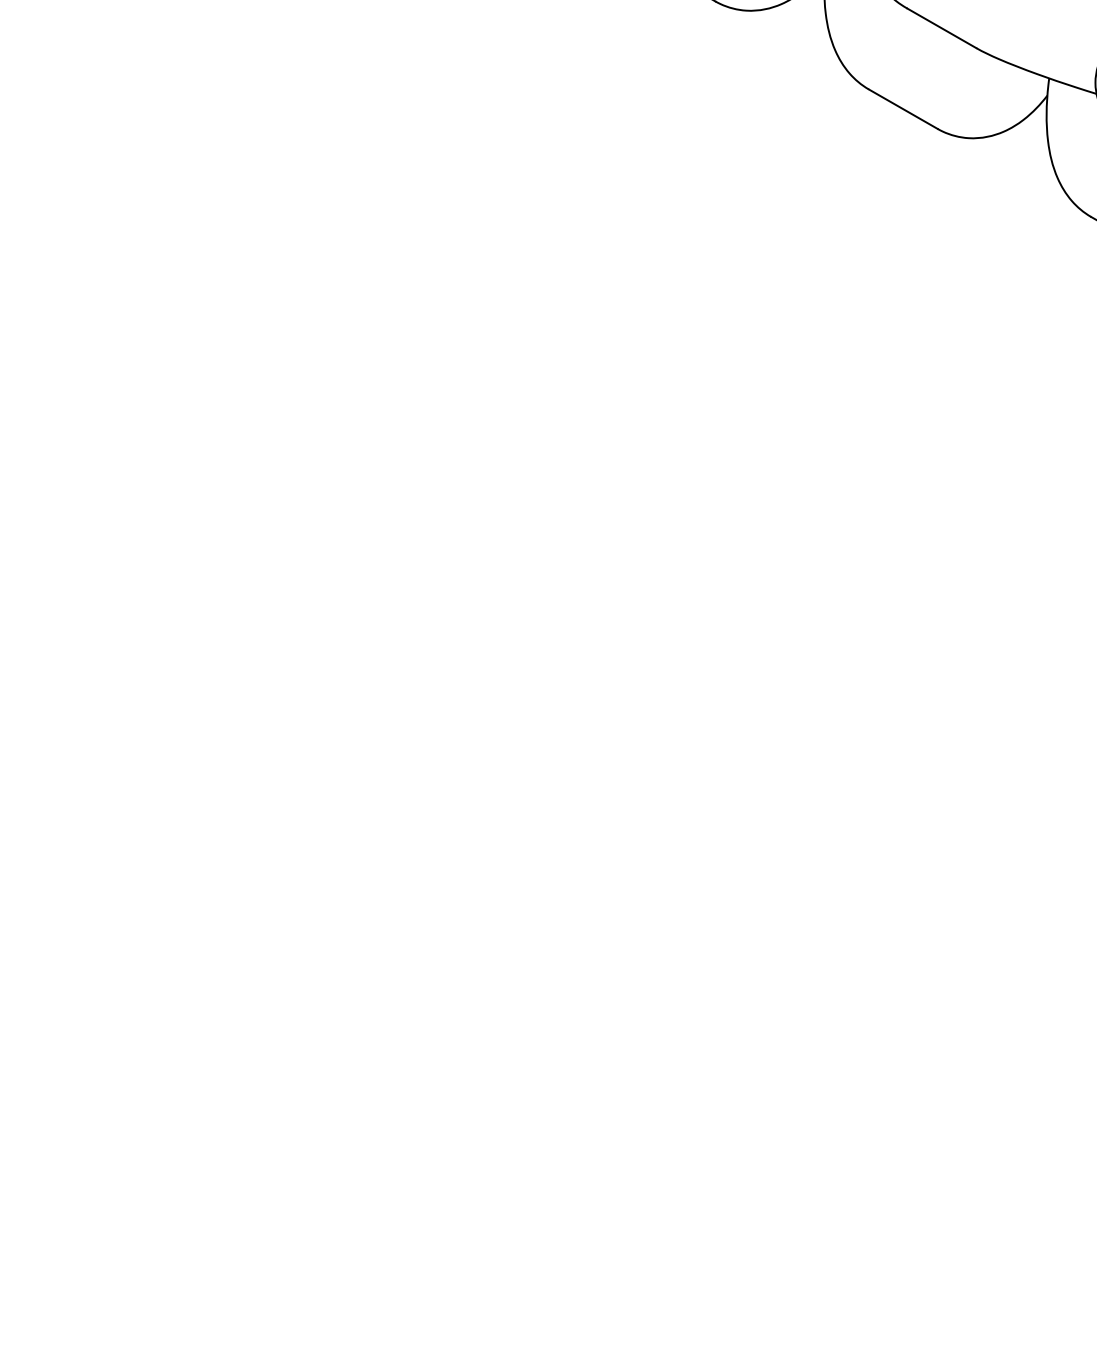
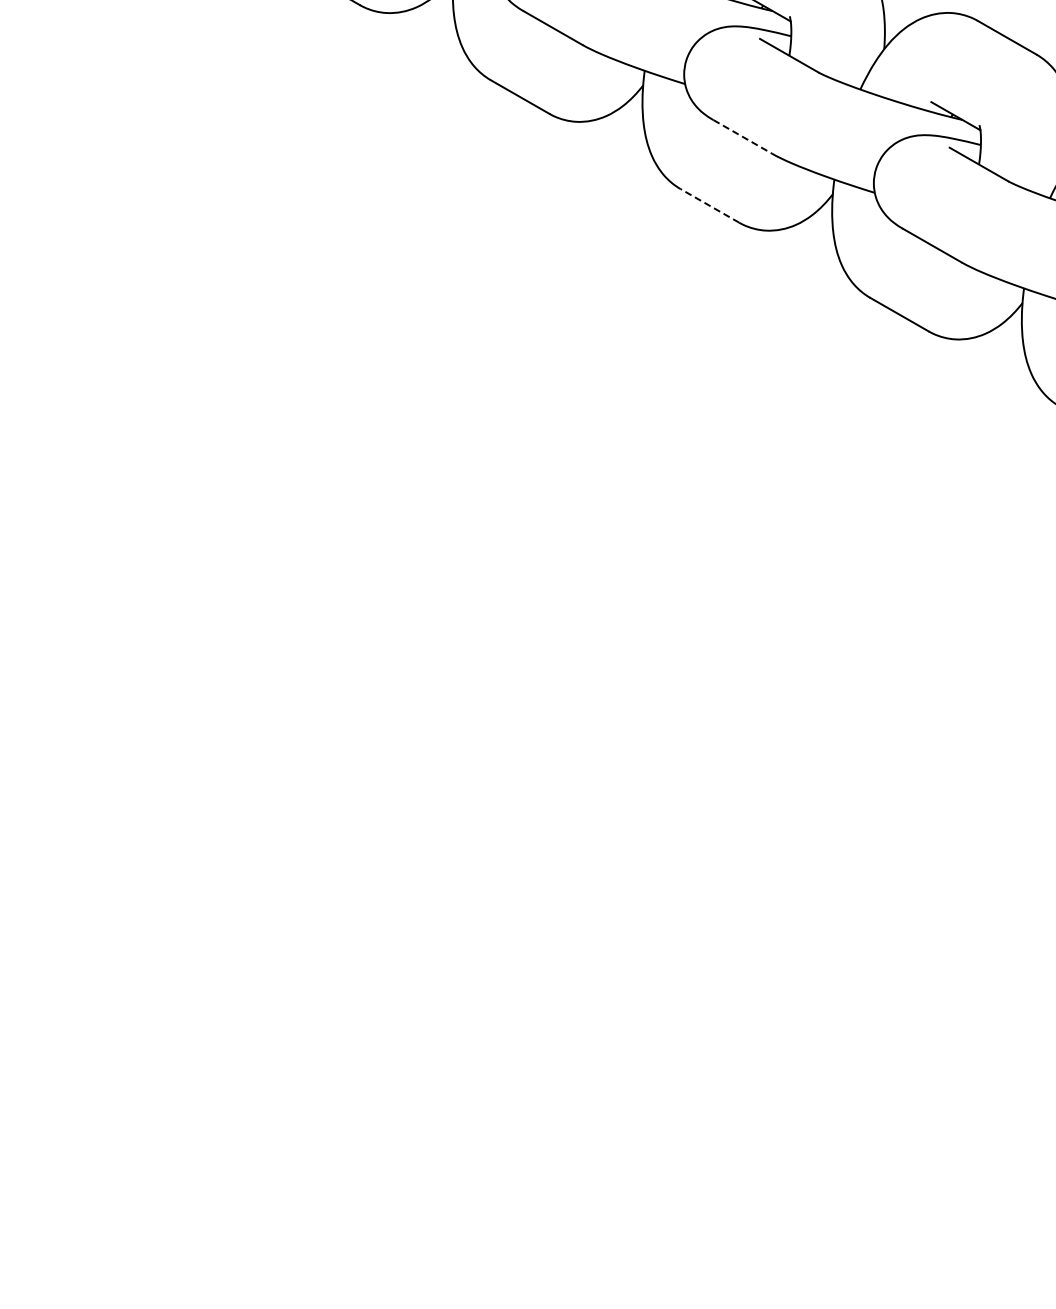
line: (941, 27) -> (742, 136), solid -> dashed
line: (902, 108) -> (709, 205), solid -> dashed

